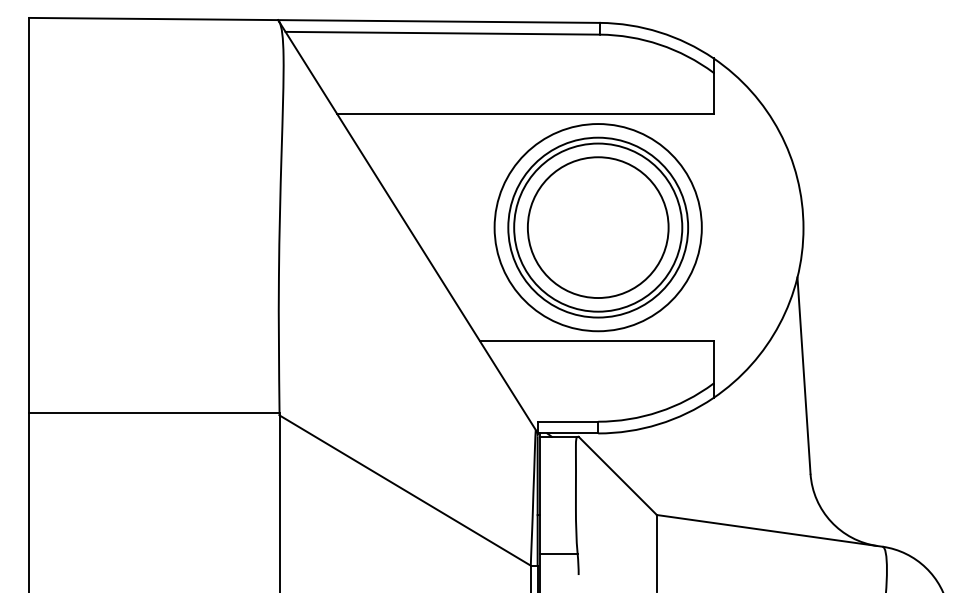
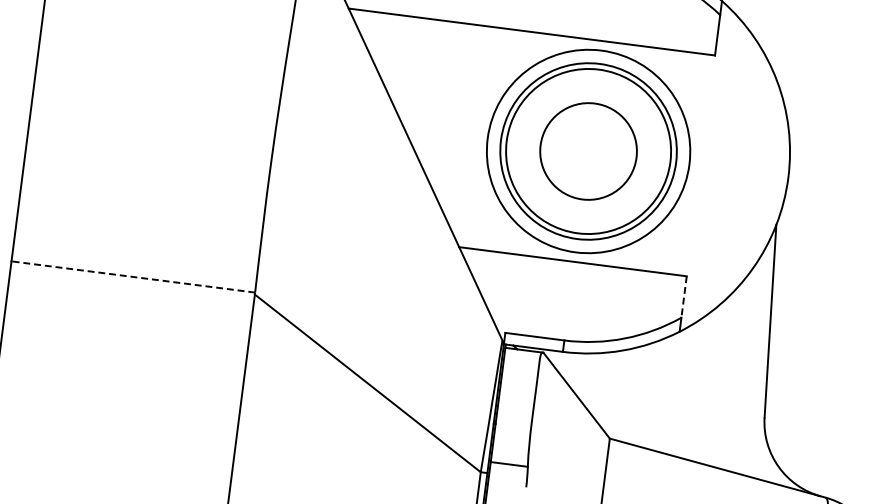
circle: (597, 227) -> (587, 151), size x0.7
line: (713, 362) -> (683, 297), solid -> dashed
line: (153, 413) -> (132, 276), solid -> dashed

